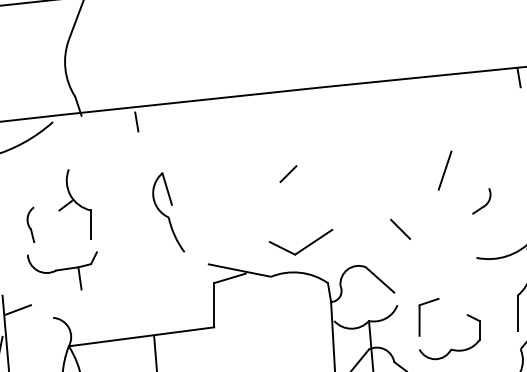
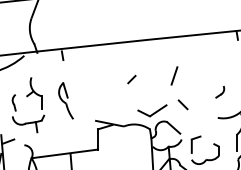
line: (445, 169) -> (174, 75), moved
part: (167, 211) -> (65, 100), moved
part: (300, 241) -> (152, 110), moved

